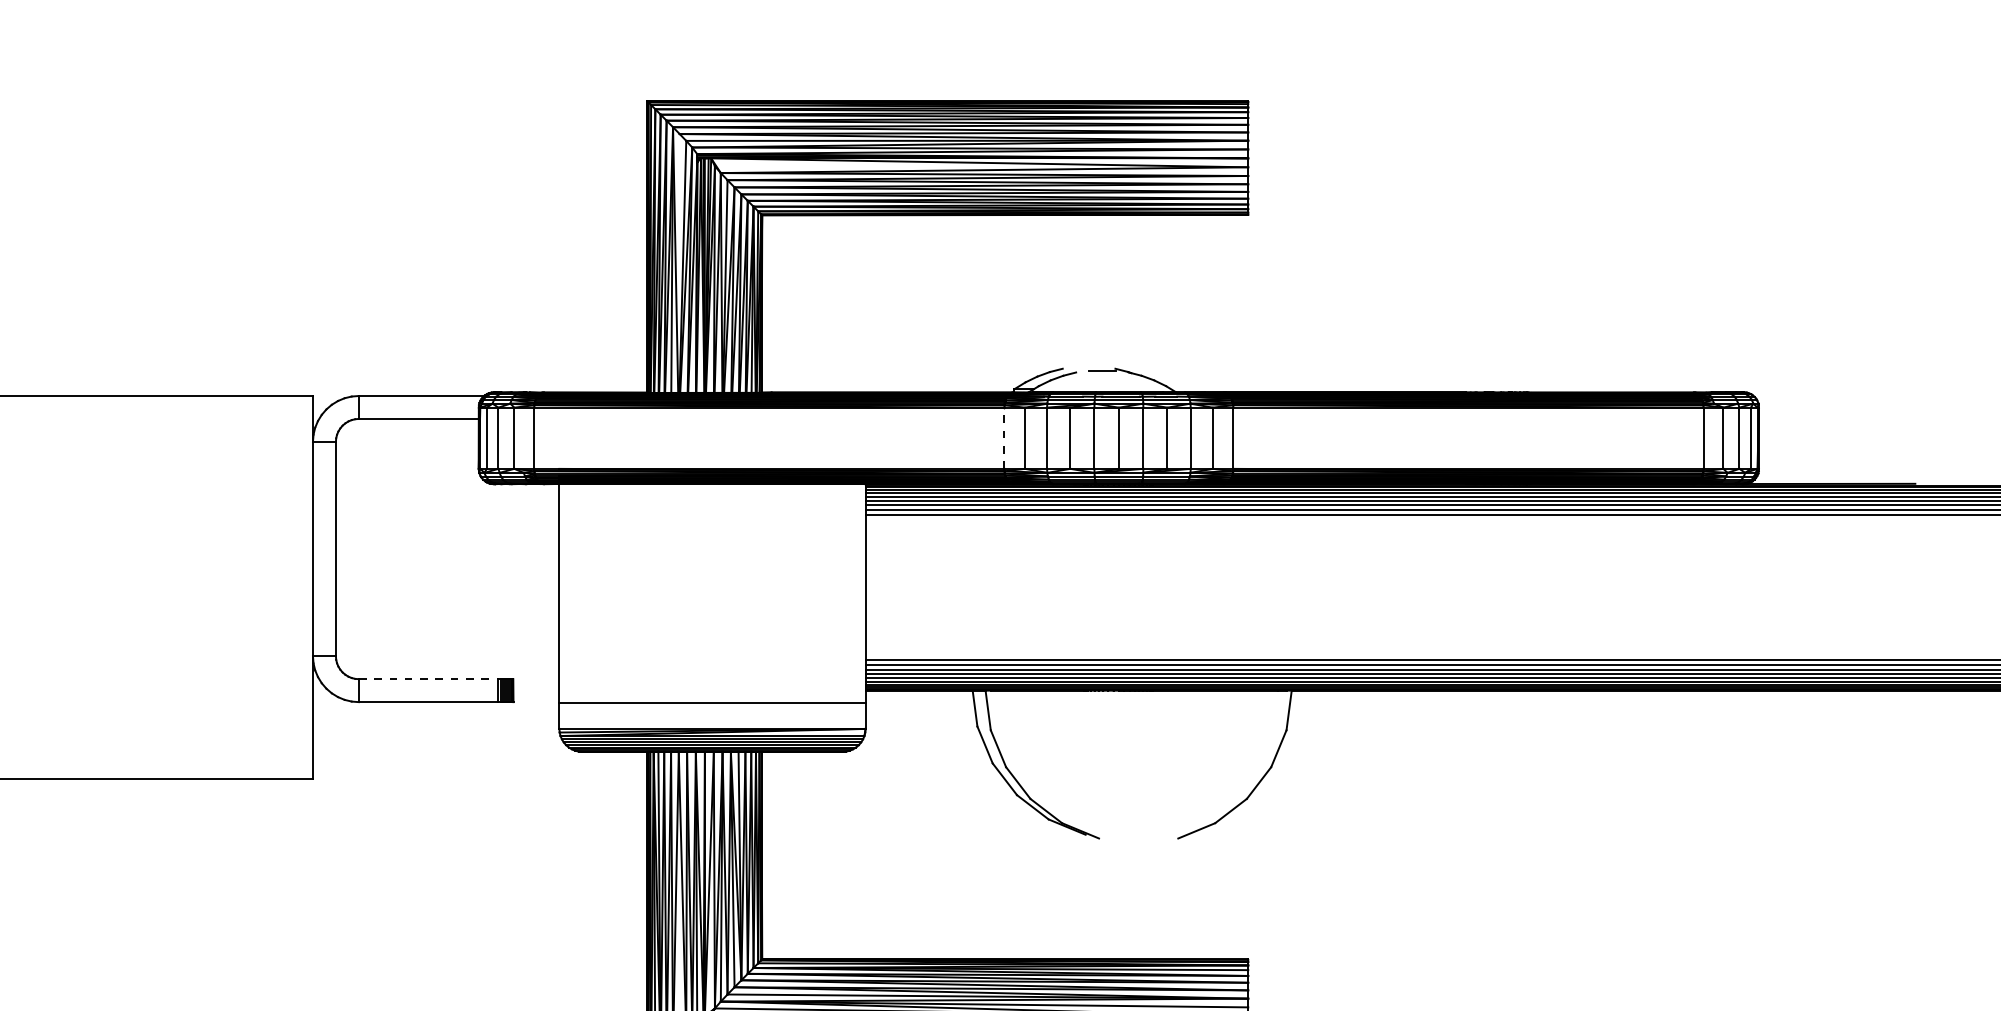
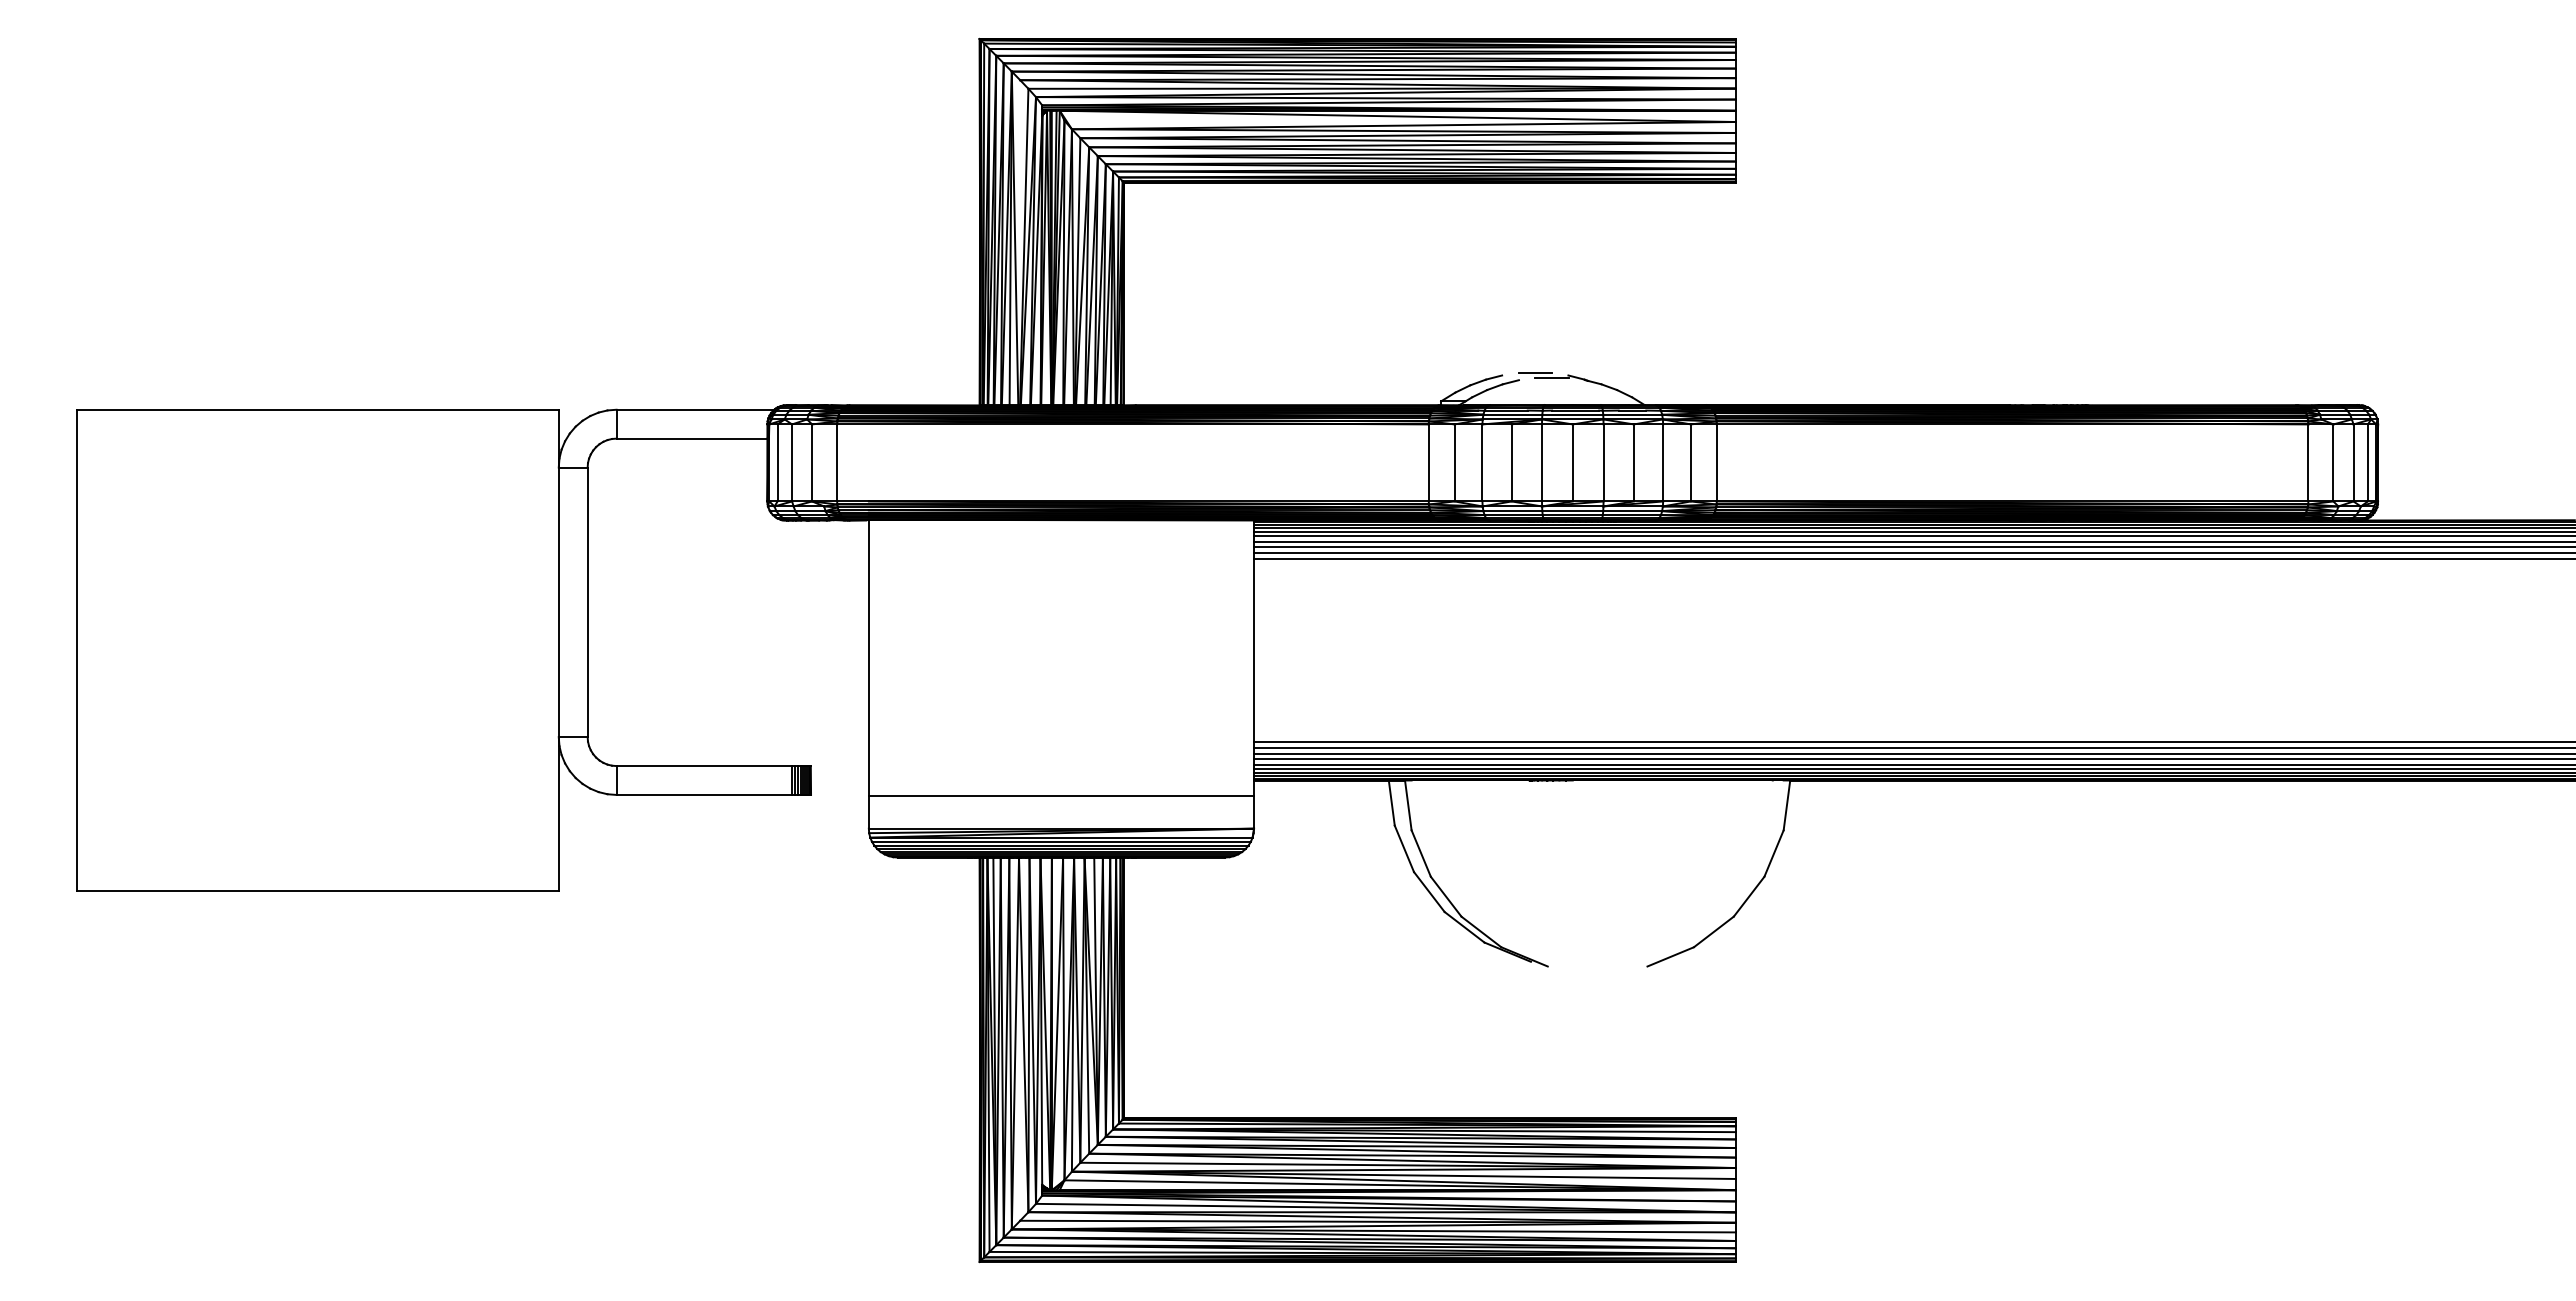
line: (1088, 366) -> (1534, 372), added
line: (1004, 437) -> (1428, 462), dashed -> solid
line: (428, 679) -> (704, 766), dashed -> solid

